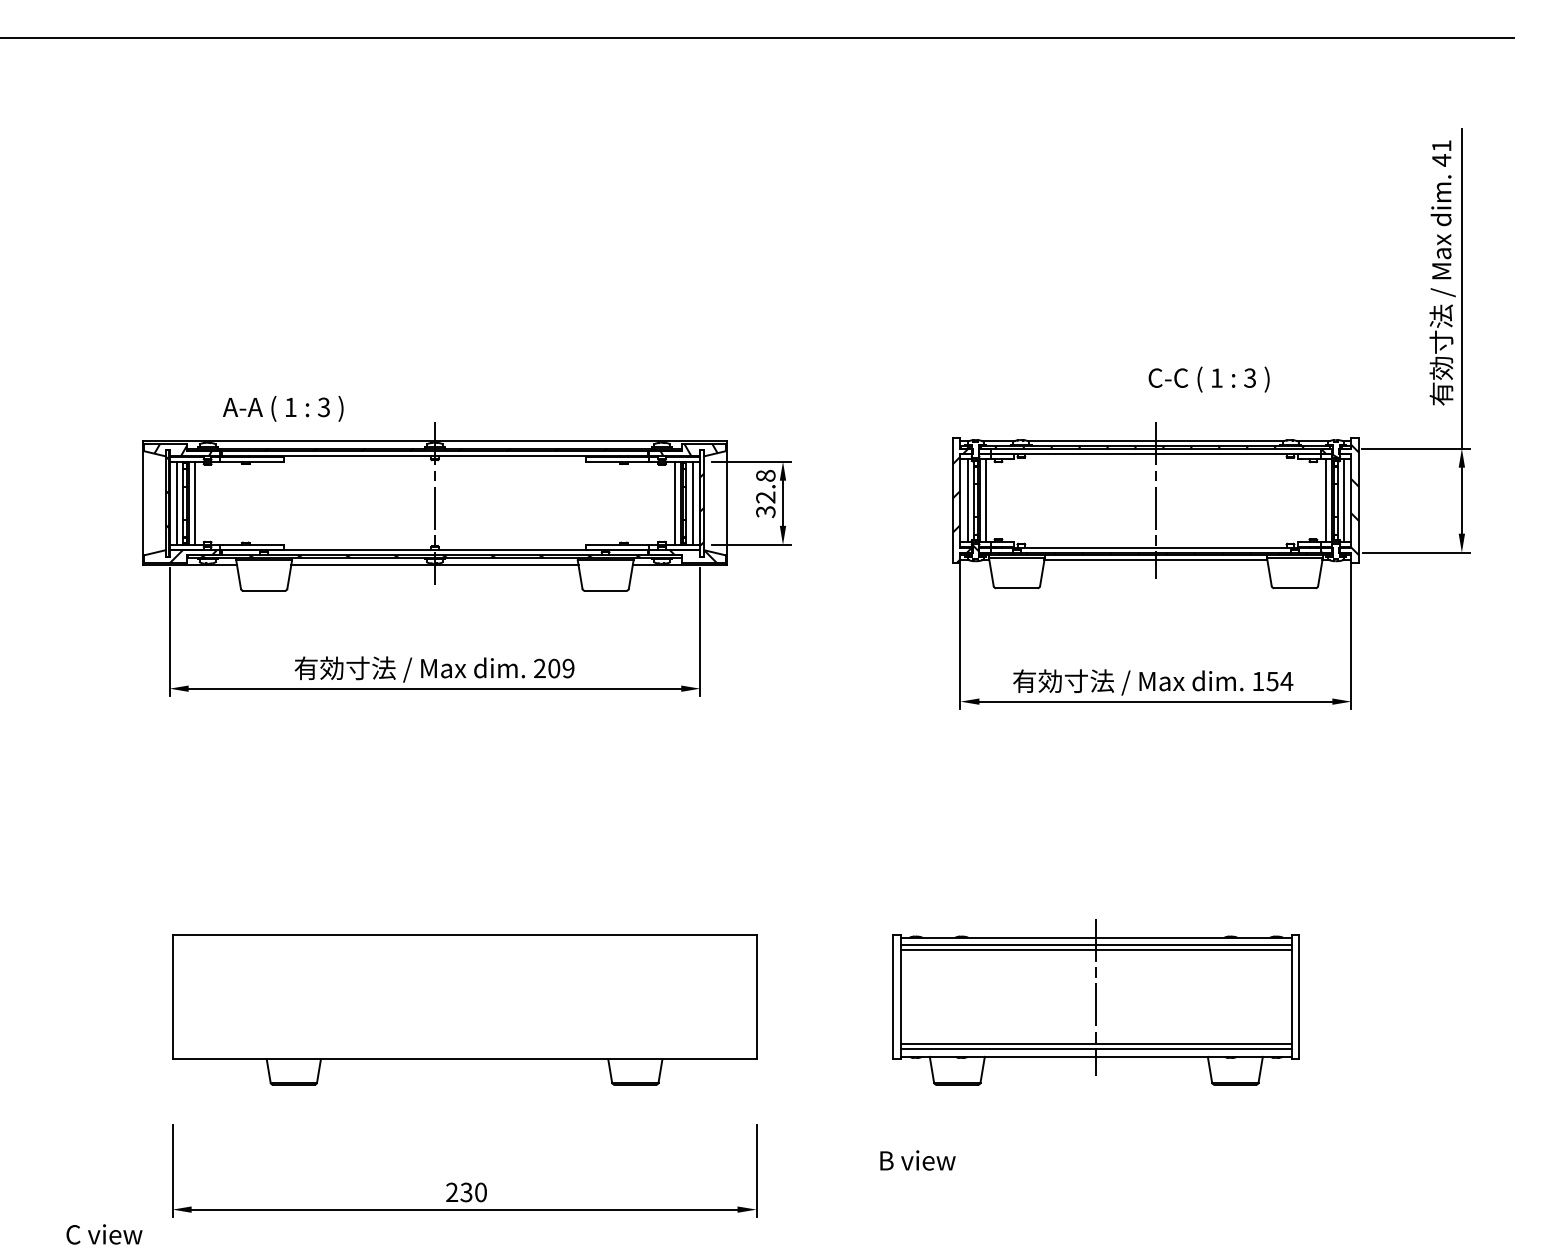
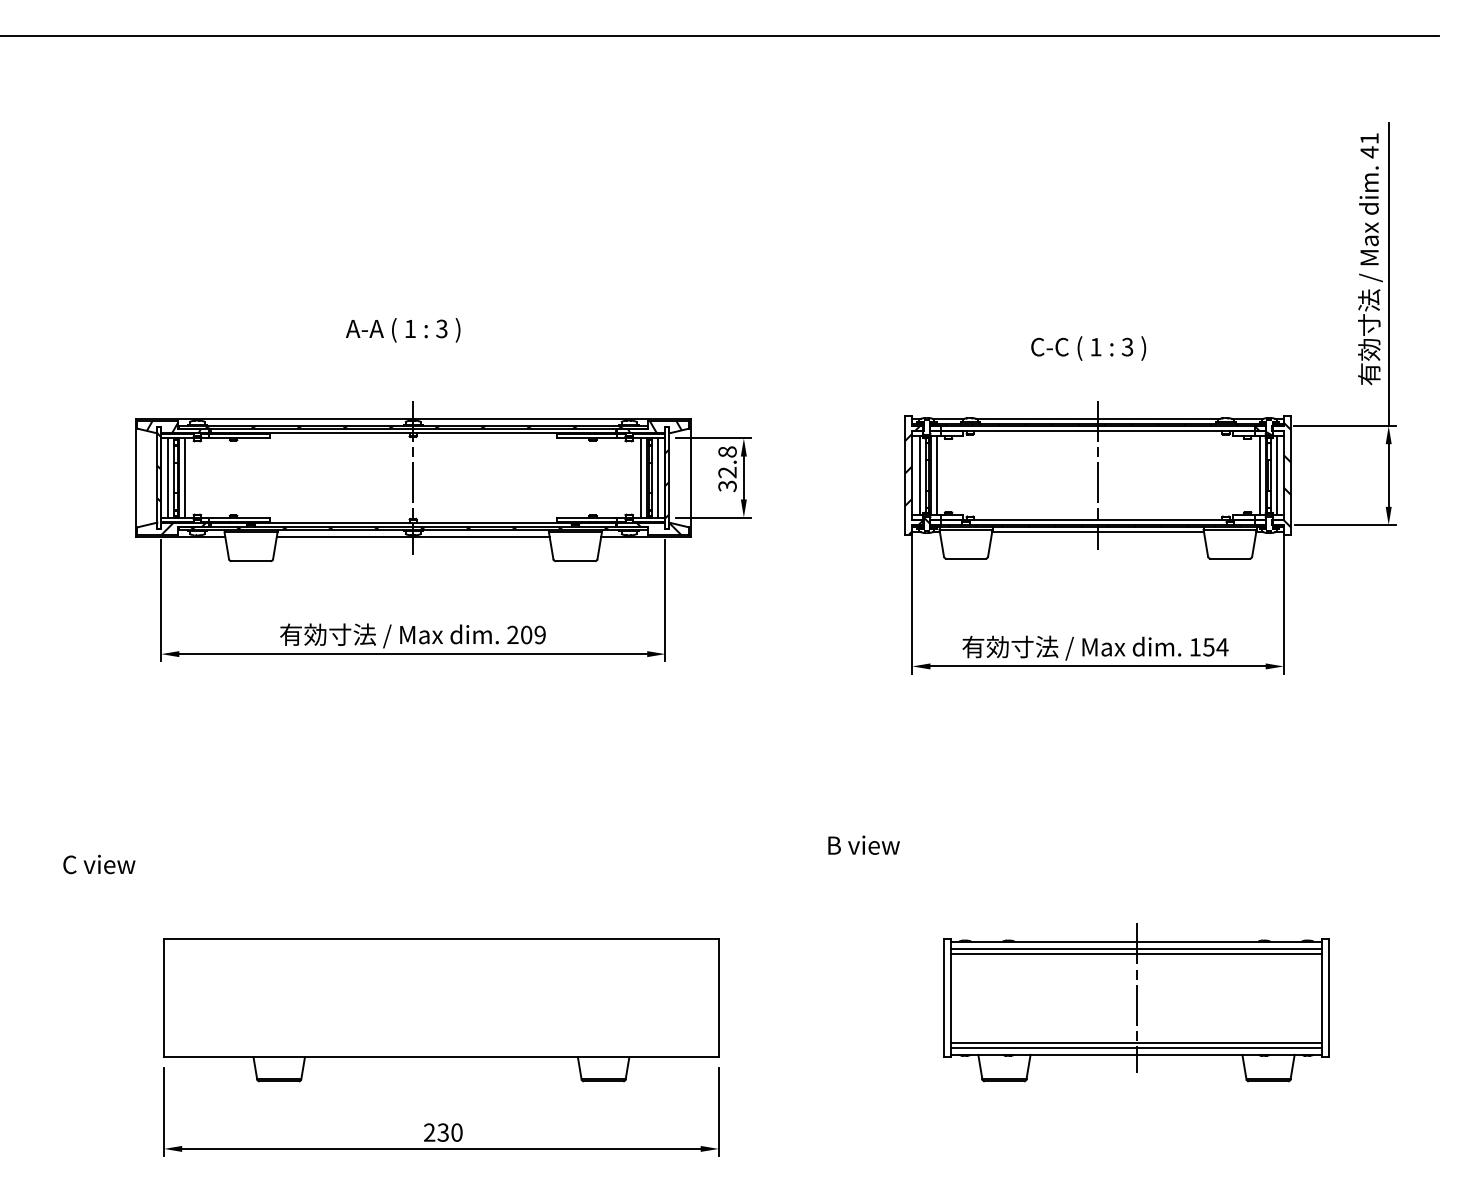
text: (1208, 379) -> (1088, 348), moved
text: (283, 409) -> (403, 330), moved
part: (1096, 1001) -> (1136, 1002), moved
part: (464, 1010) -> (441, 1010), moved
text: (917, 1159) -> (863, 844), moved
text: (104, 1234) -> (99, 864), moved

